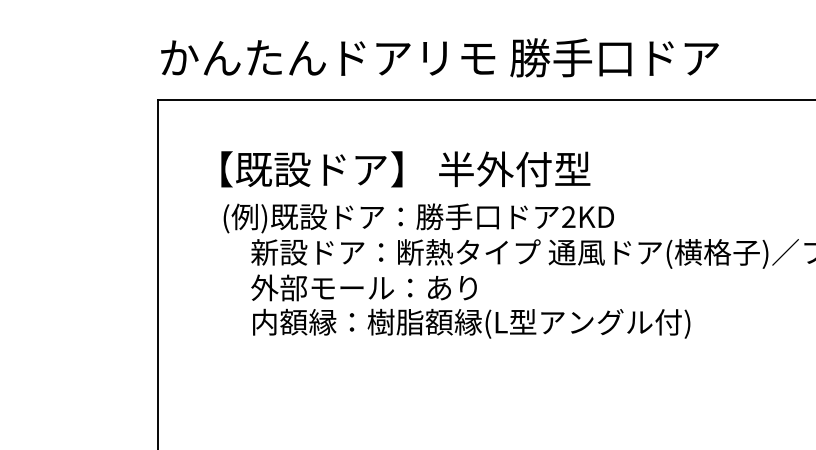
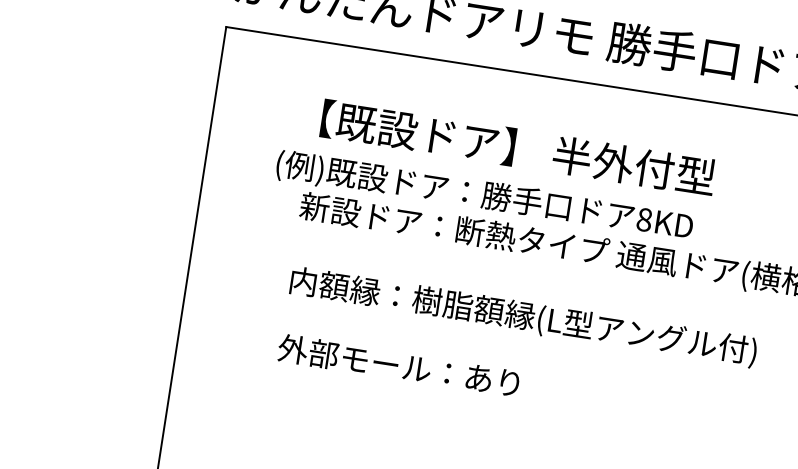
text: (405, 169) -> (517, 148), moved
text: (568, 217) -> (644, 220), 2KD -> 8KD
text: (363, 287) -> (398, 365), moved

